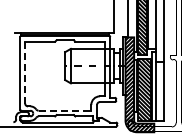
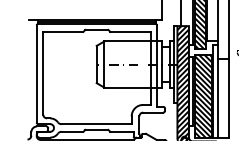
line: (25, 72) -> (43, 73), dashed -> solid
line: (65, 110) -> (97, 123), dashed -> solid

